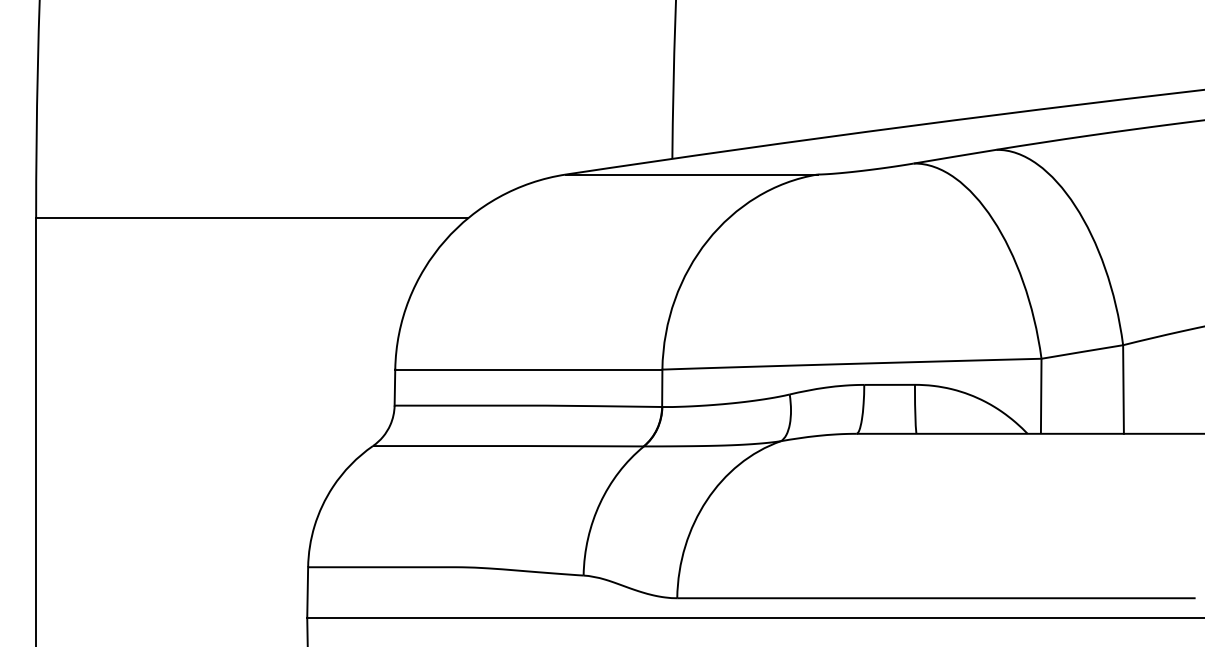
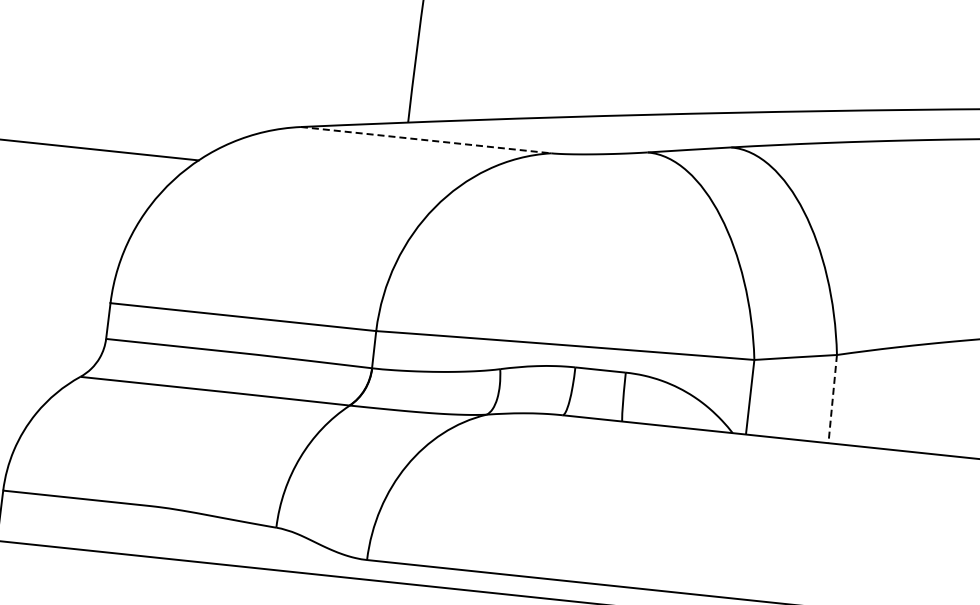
line: (692, 174) -> (426, 140), solid -> dashed
line: (1123, 390) -> (832, 400), solid -> dashed

